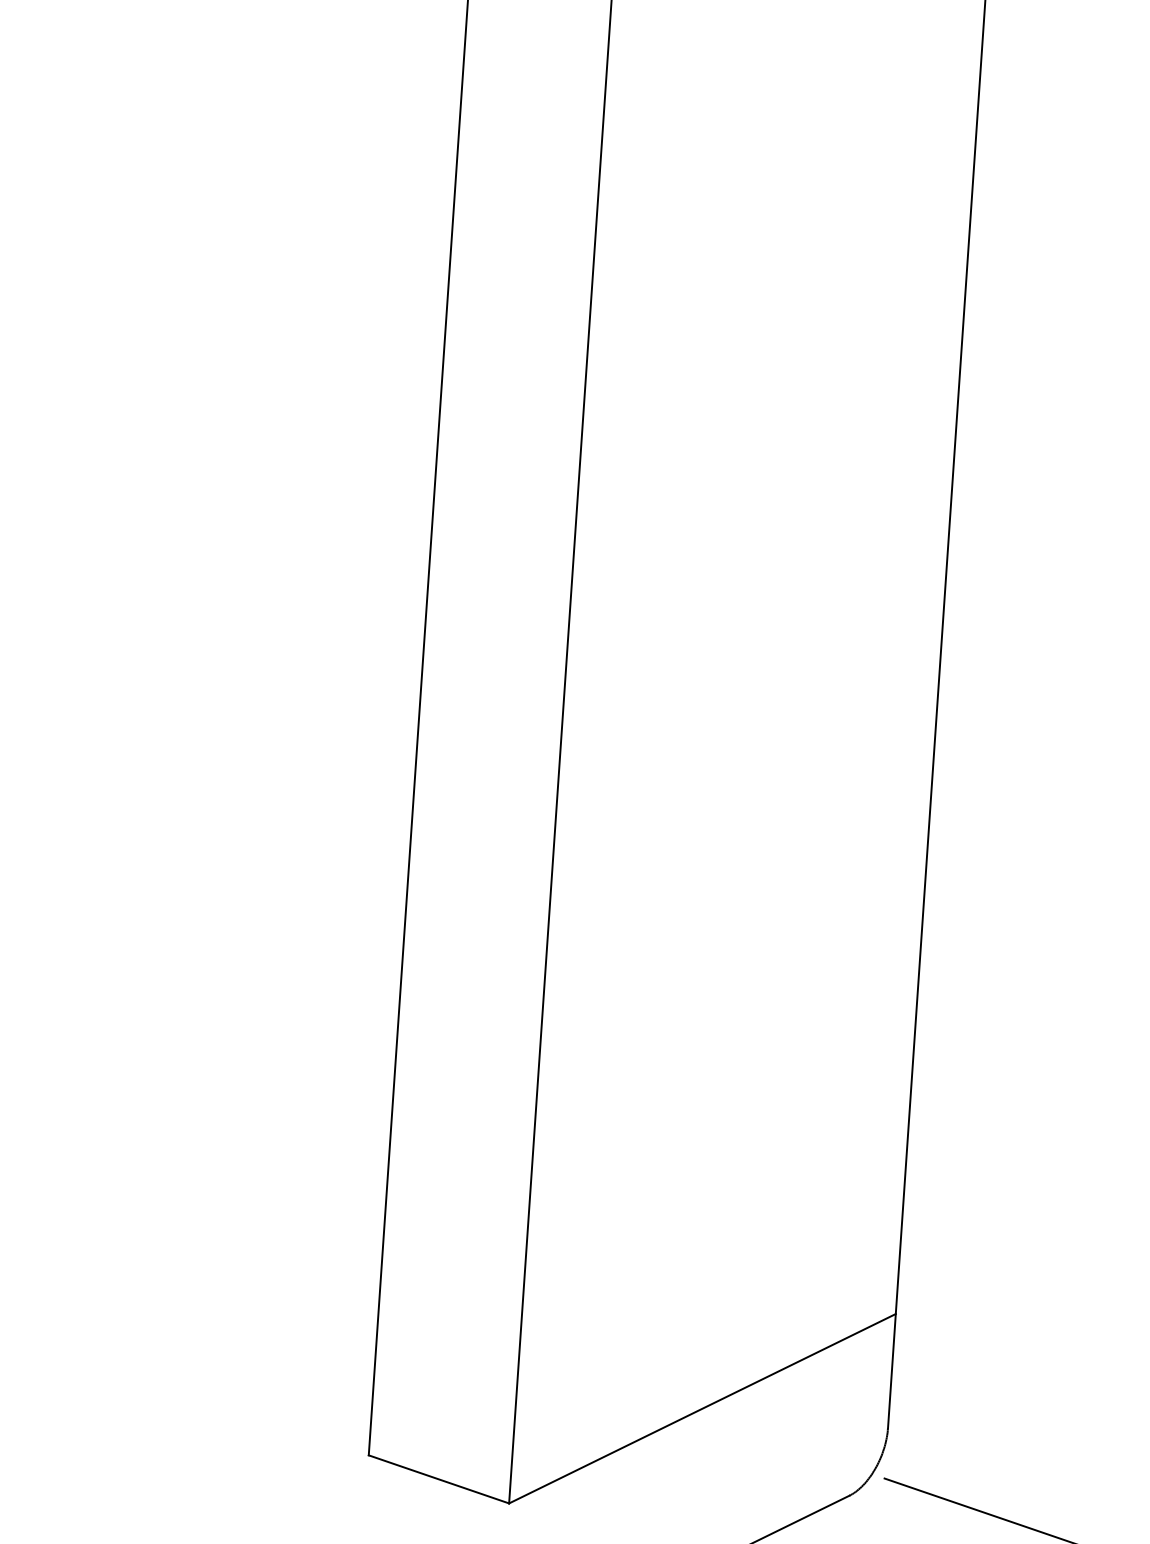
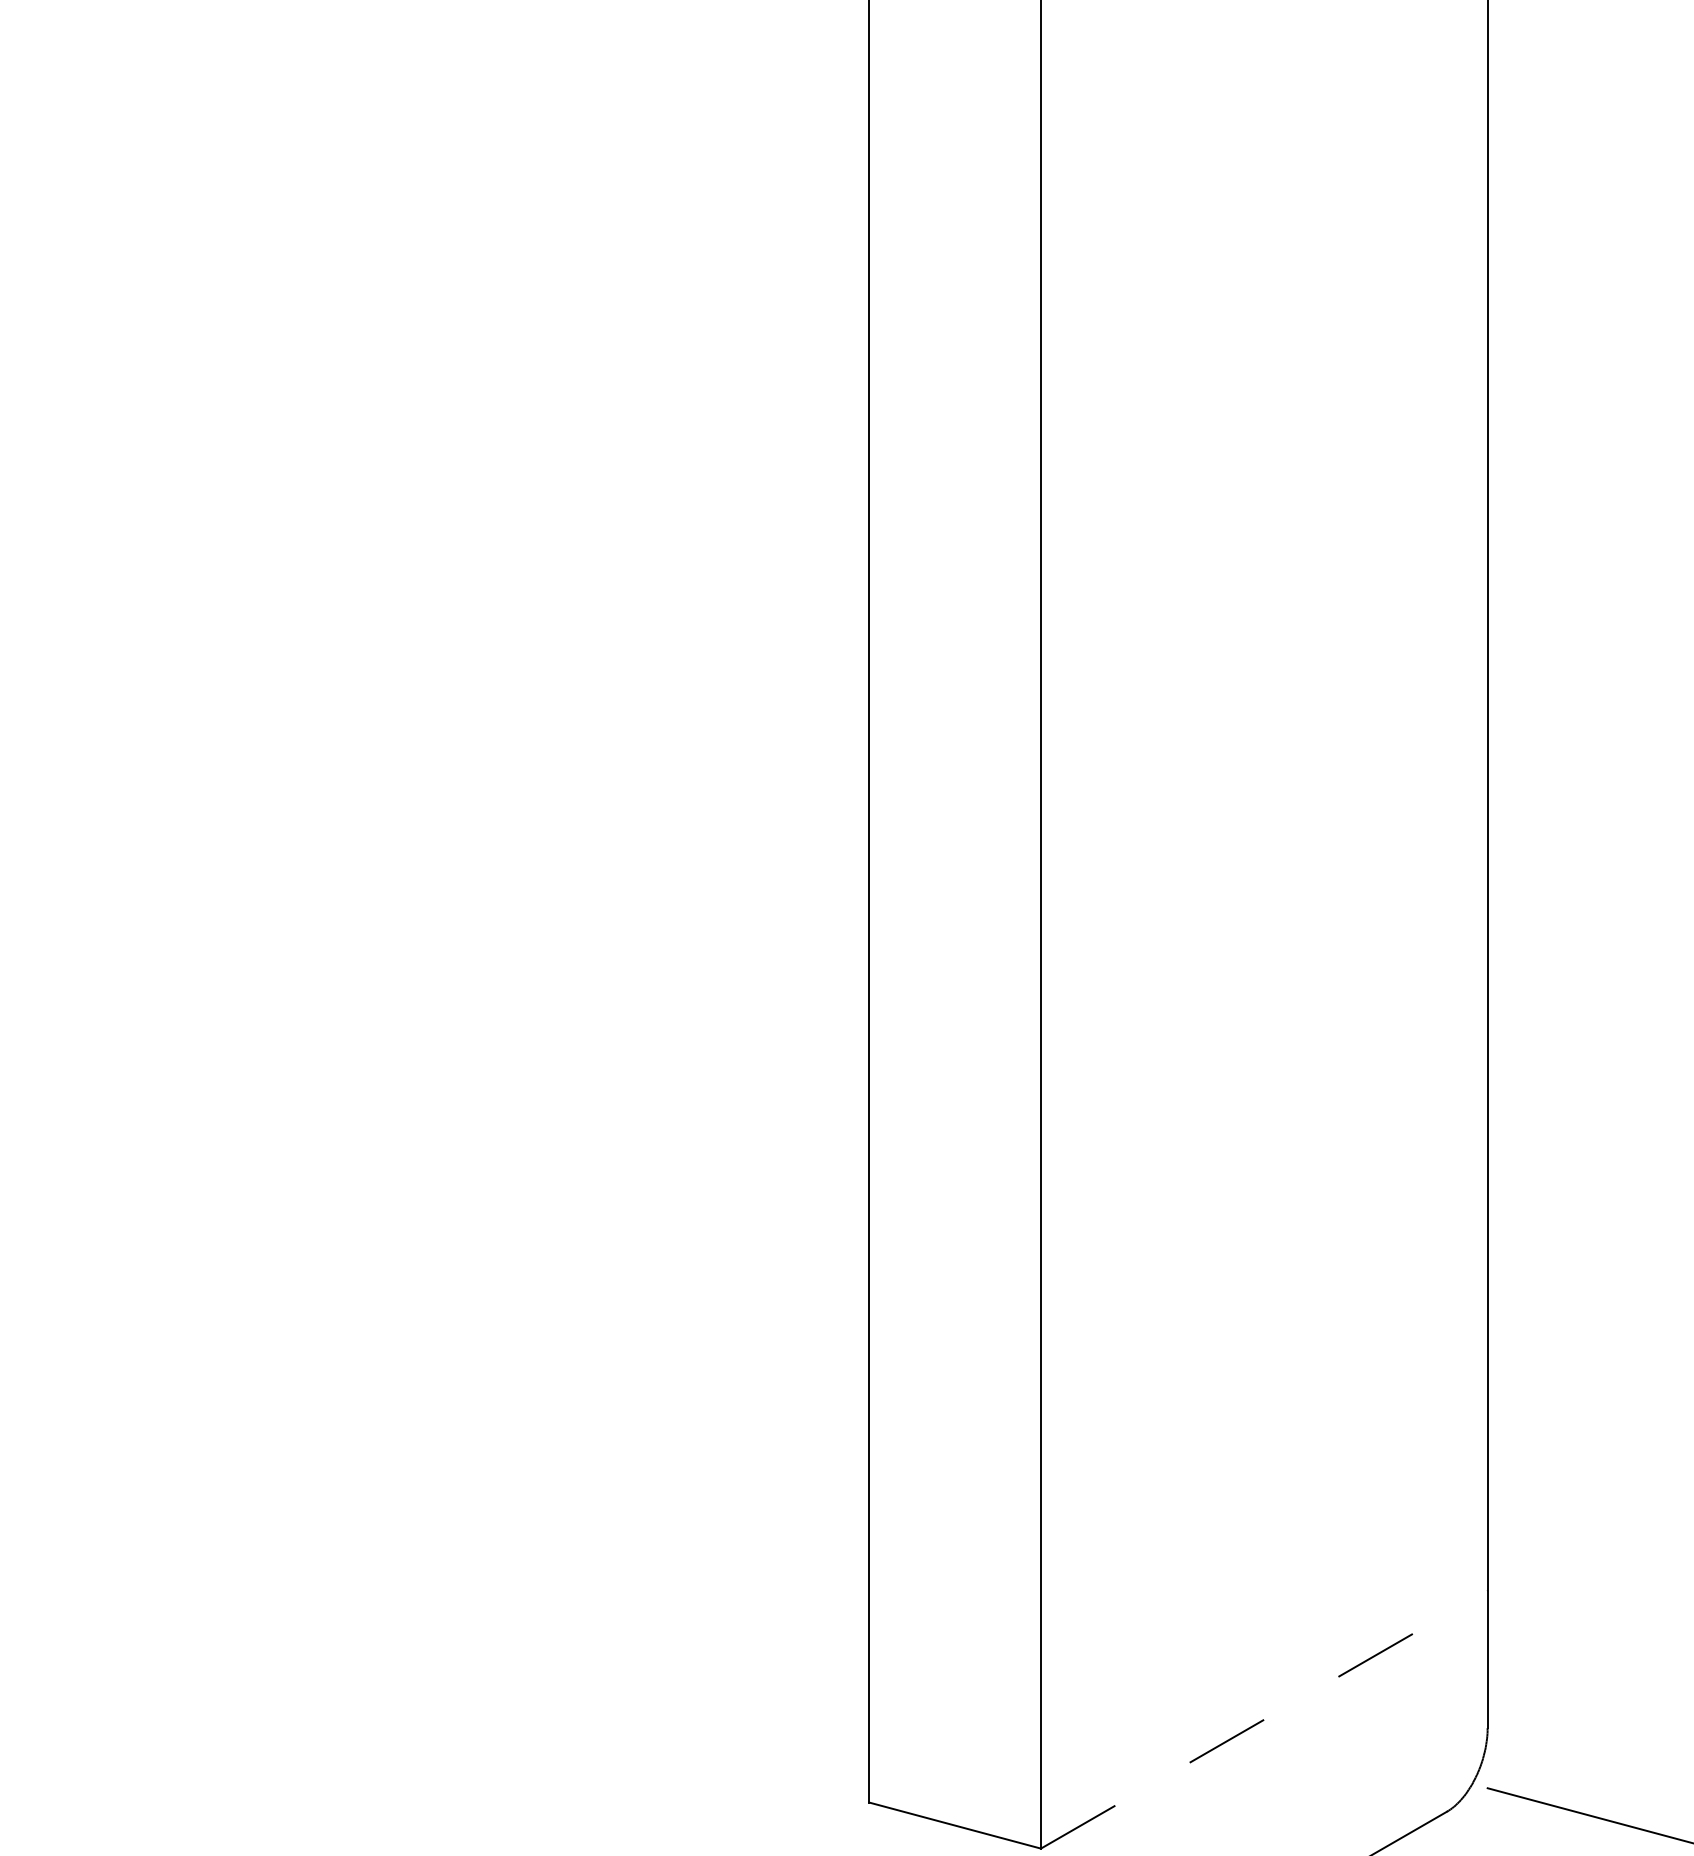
line: (702, 1408) -> (1264, 1719), solid -> dashed

